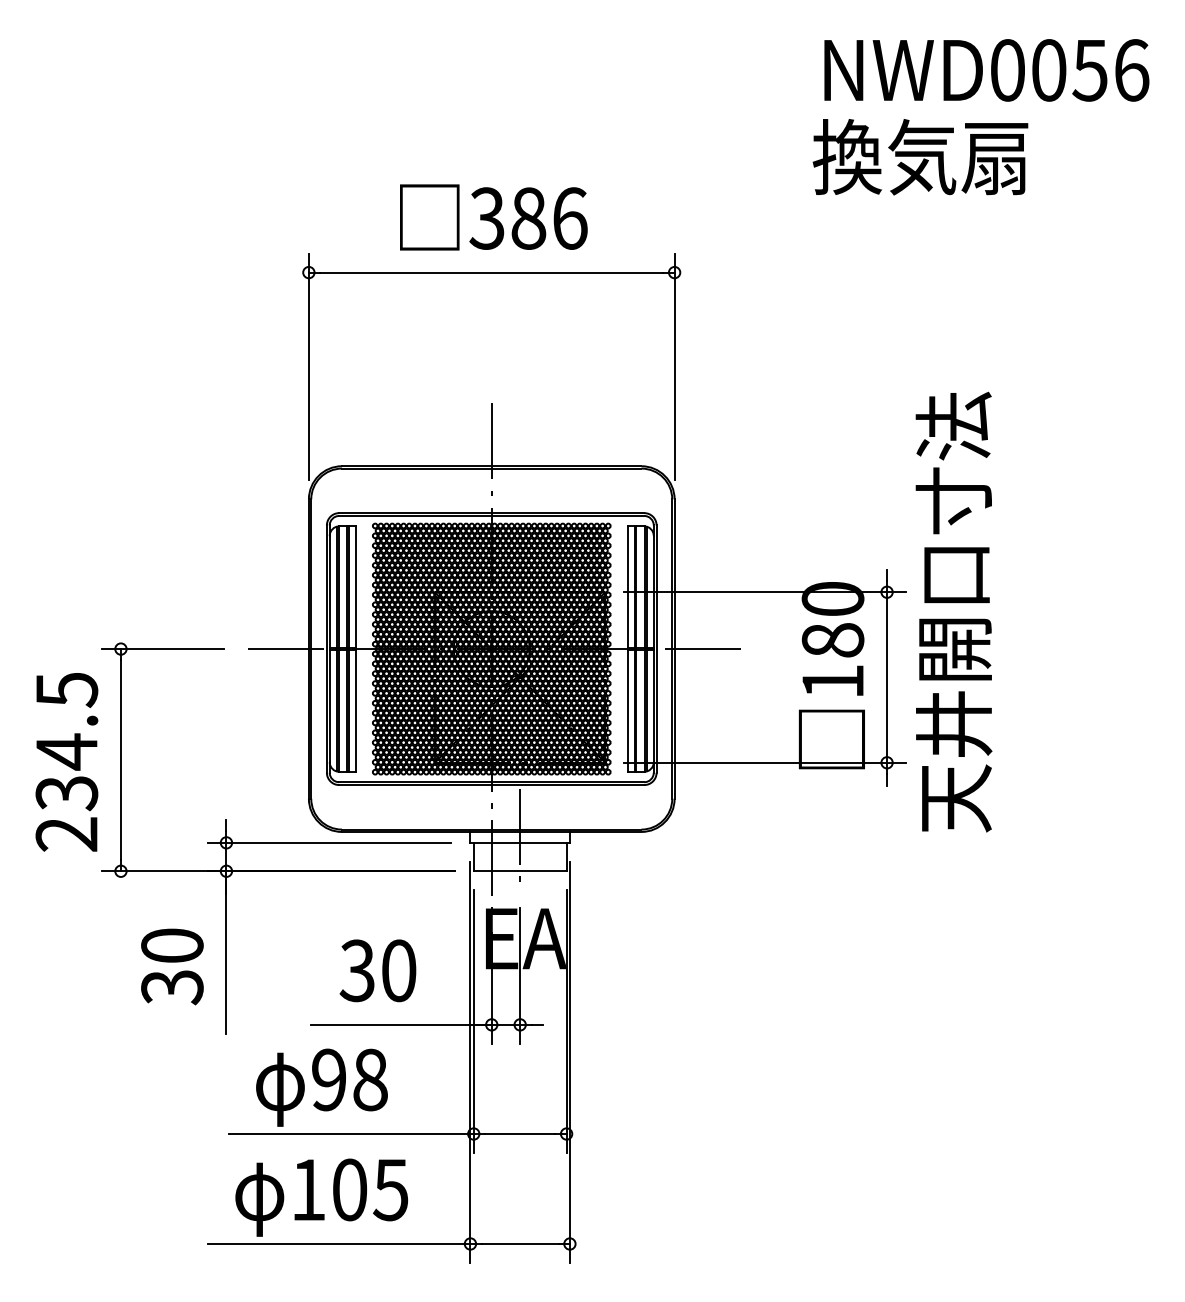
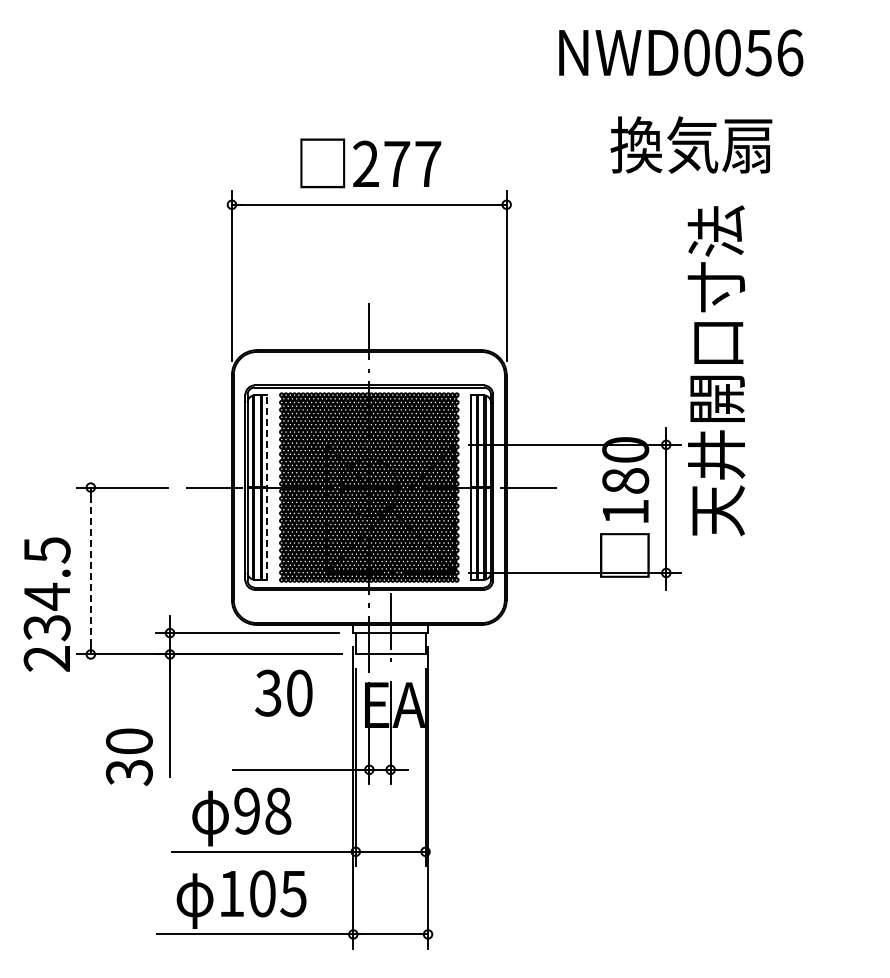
text: (987, 69) -> (681, 52), moved
text: (920, 156) -> (691, 144), moved
text: (527, 217) -> (396, 163), 386 -> 277
text: (953, 611) -> (716, 370), moved
line: (356, 649) -> (267, 487), solid -> dashed
line: (120, 760) -> (90, 571), solid -> dashed
text: (65, 762) -> (46, 604), moved
text: (172, 965) -> (129, 756), moved
text: (377, 969) -> (283, 692), moved

